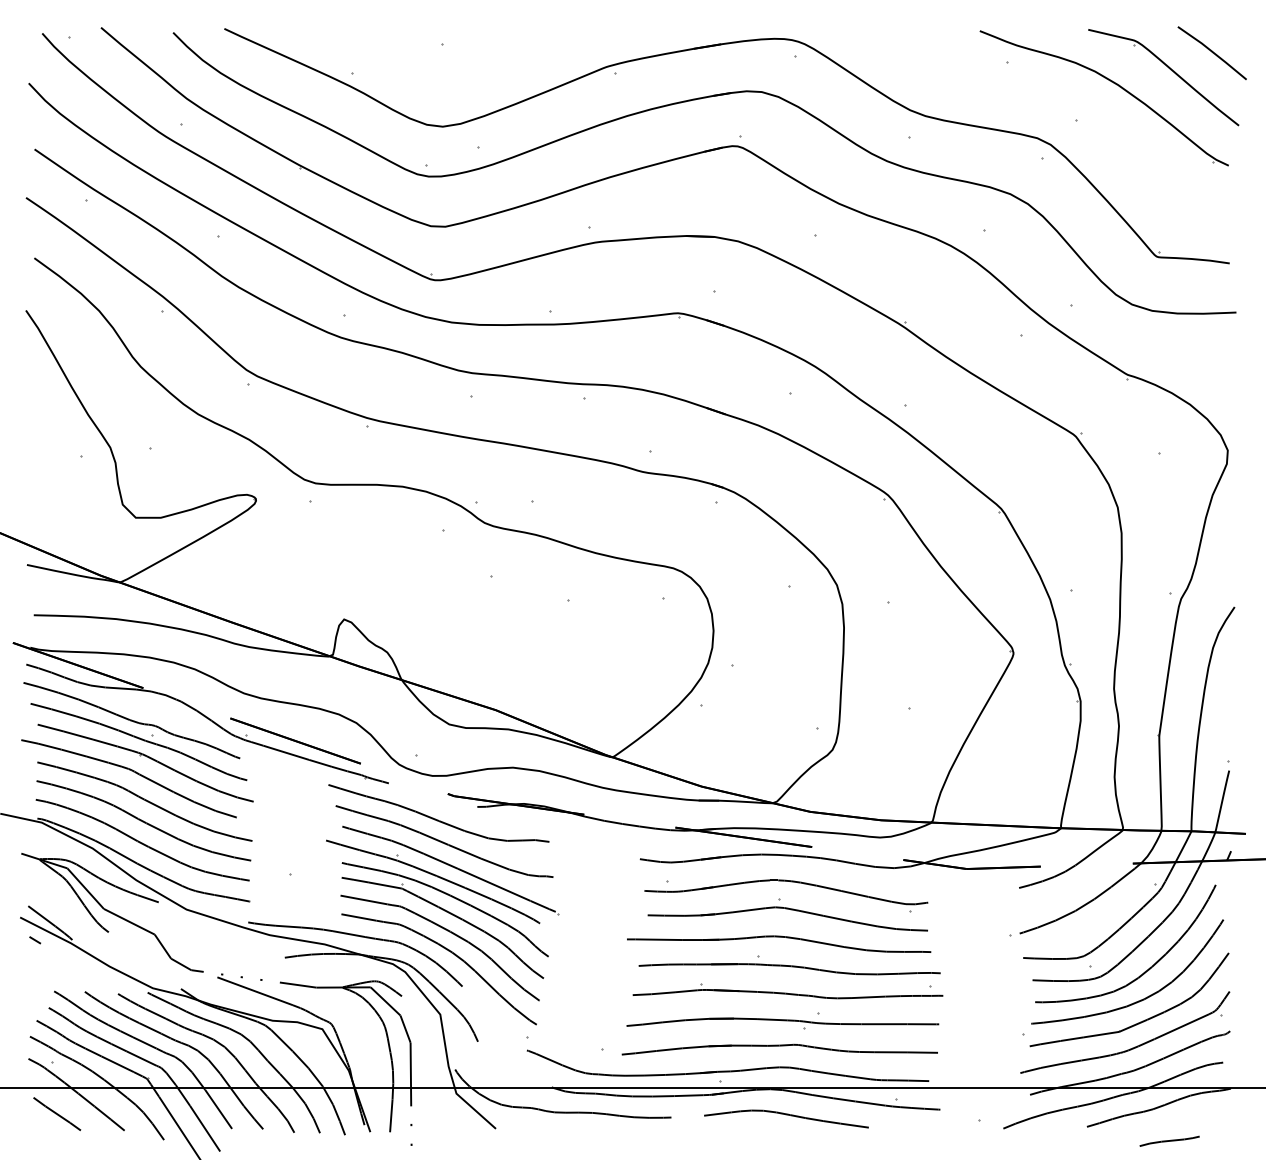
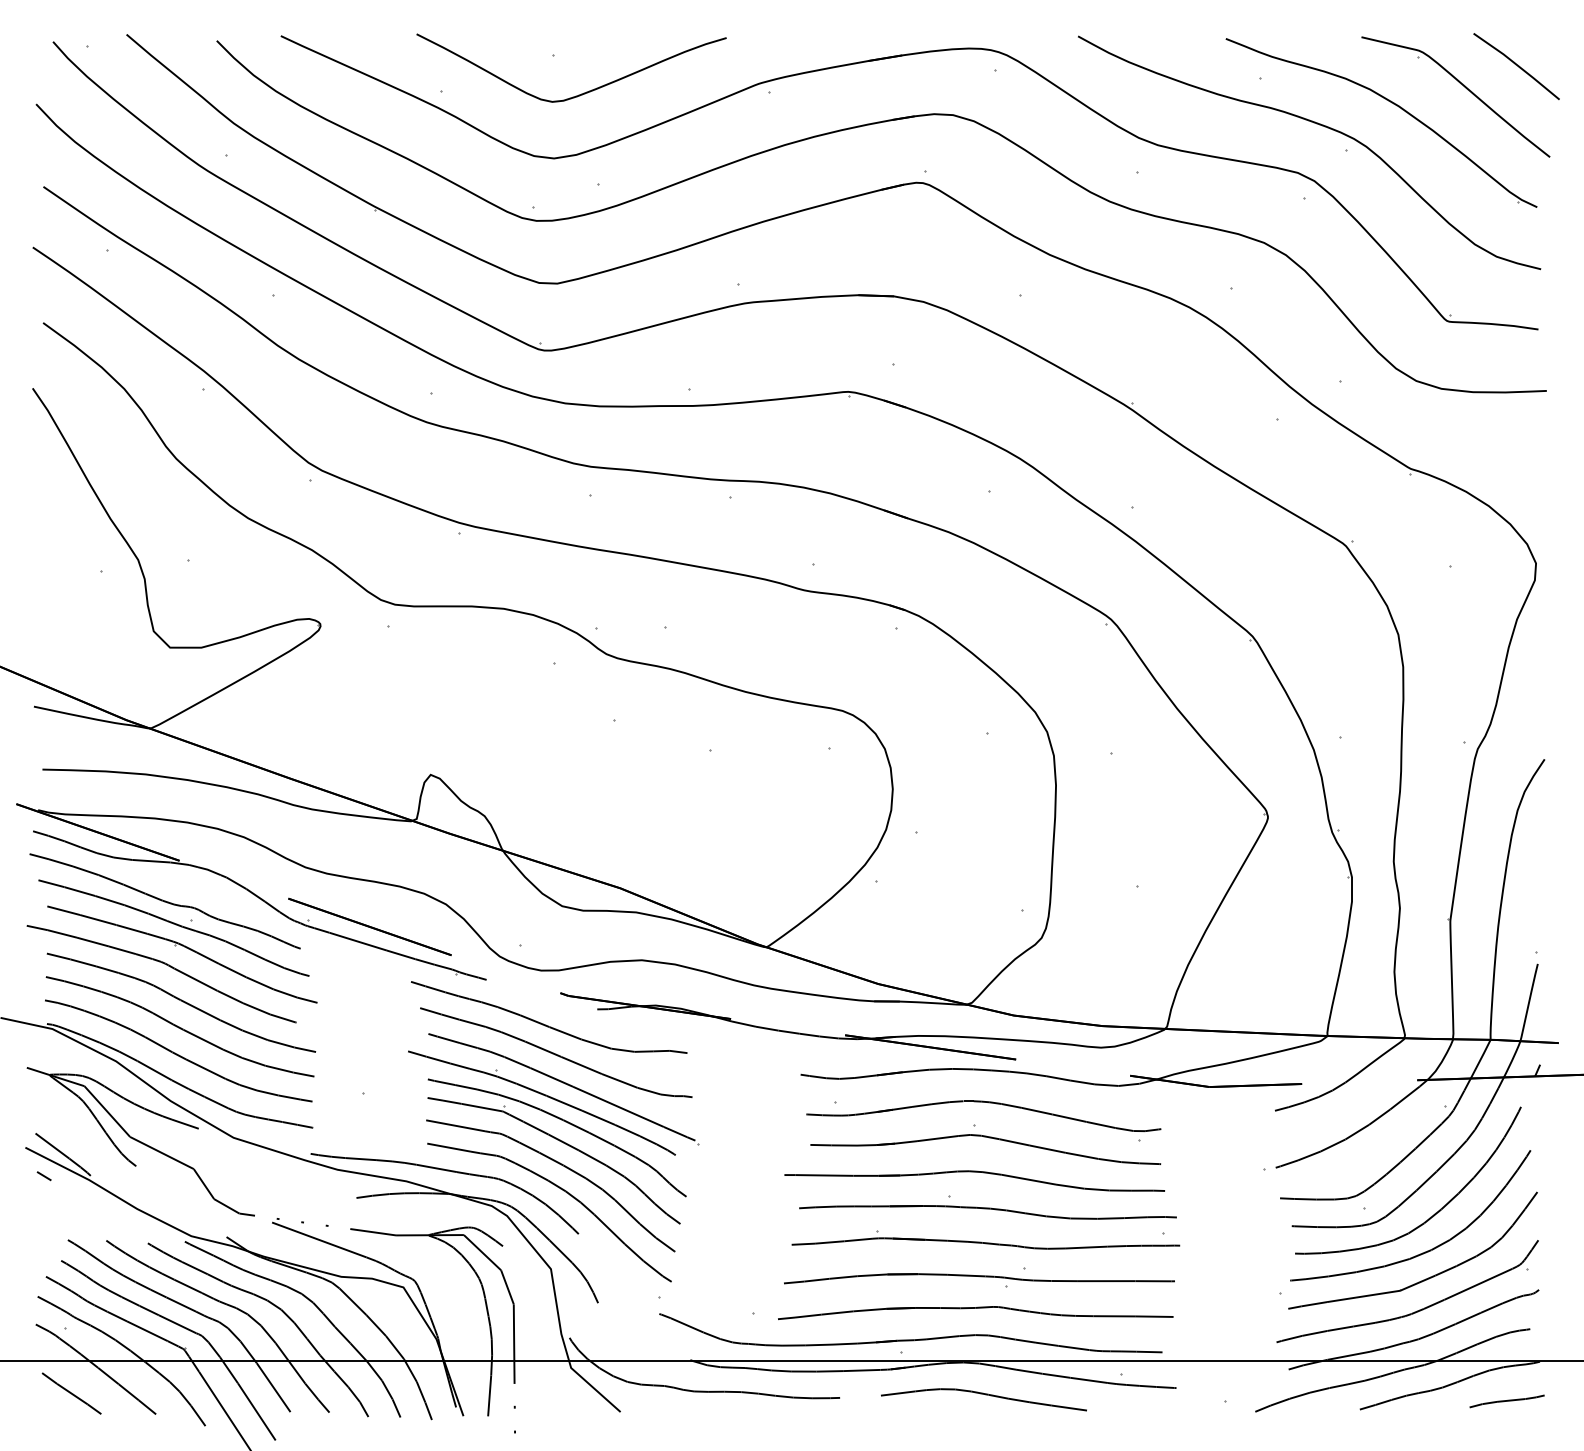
curve: (464, 74) -> (581, 93), added
curve: (1054, 100) -> (1319, 125), added
curve: (1169, 1140) -> (1506, 1400), moved

